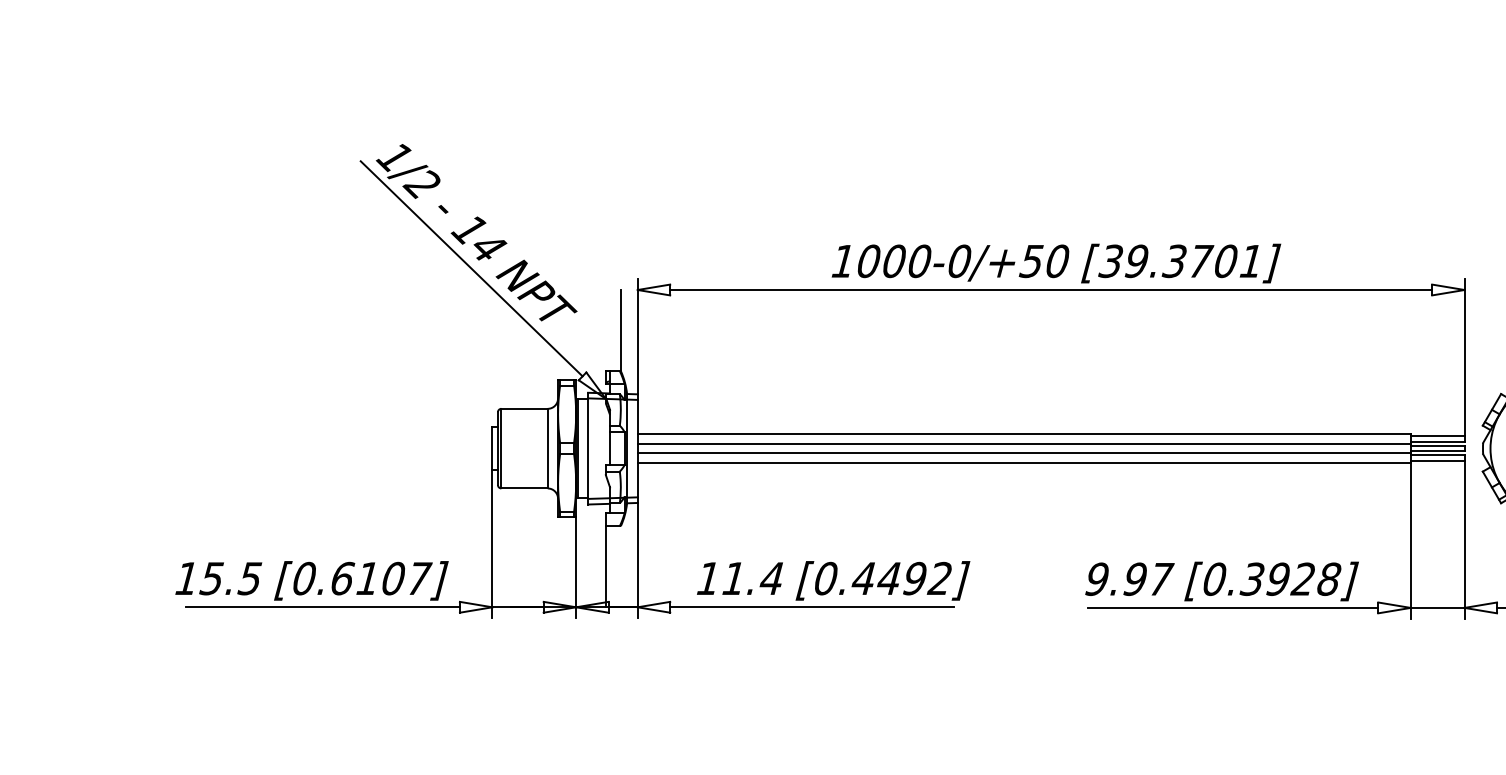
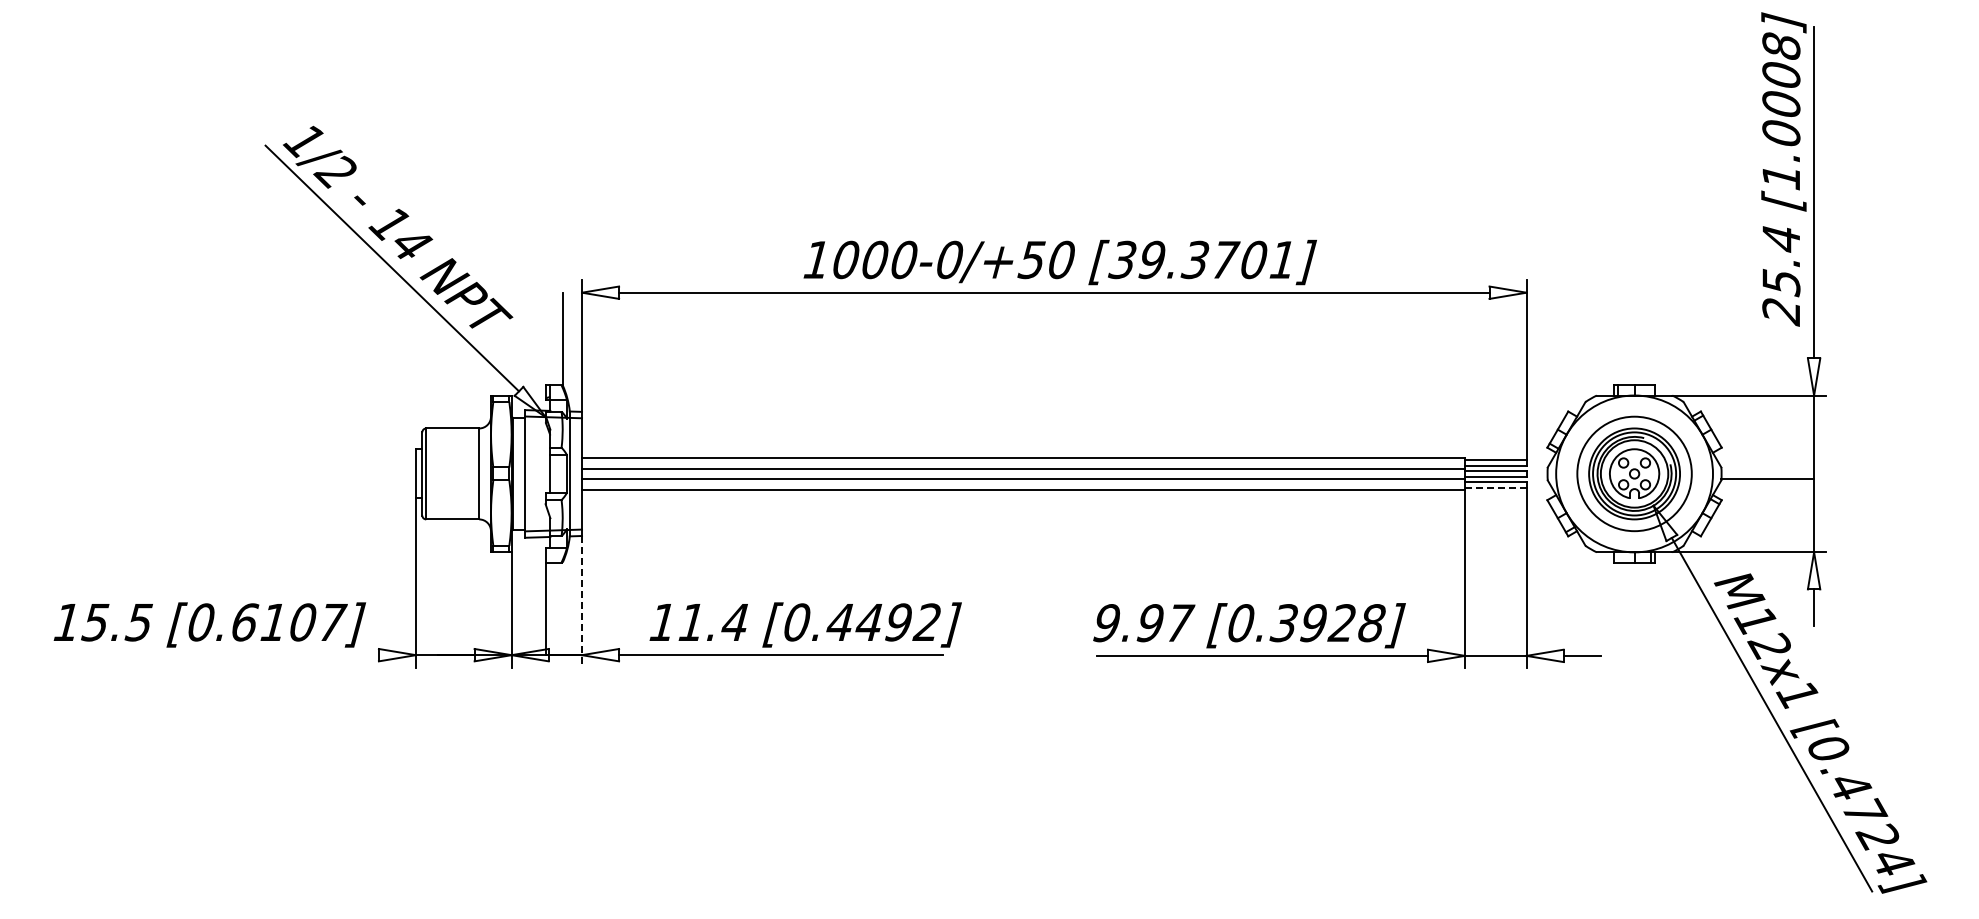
line: (1437, 460) -> (1495, 487), solid -> dashed
line: (638, 560) -> (582, 601), solid -> dashed
line: (322, 607) -> (221, 655), removed

